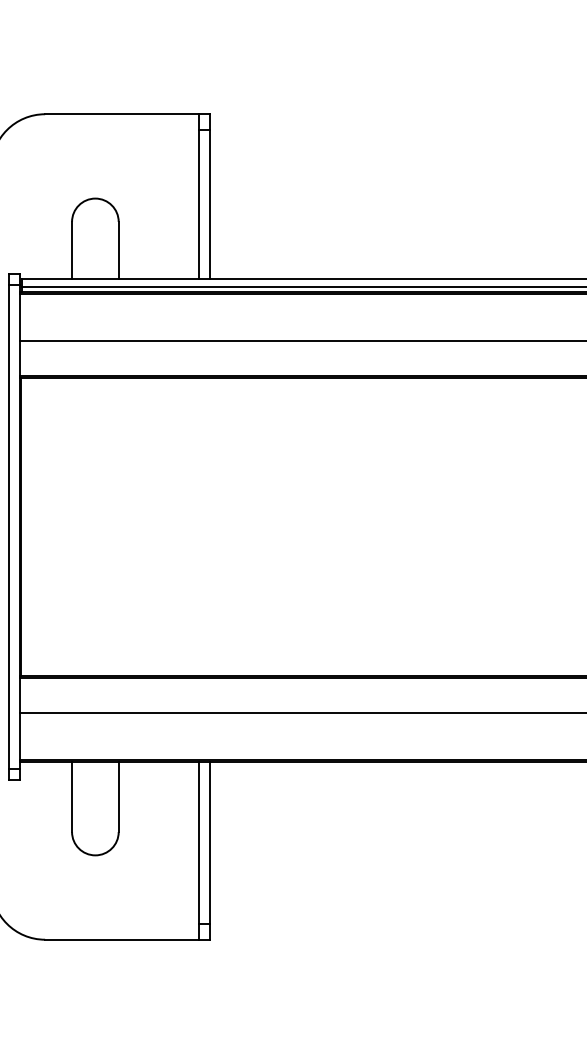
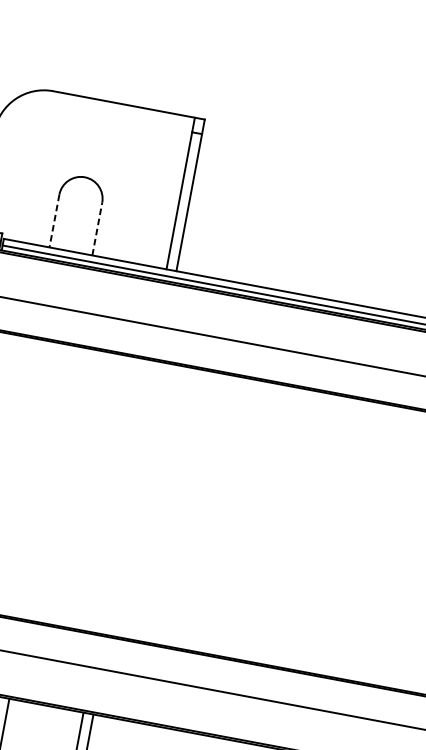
line: (72, 250) -> (54, 221), solid -> dashed
line: (118, 250) -> (97, 228), solid -> dashed

